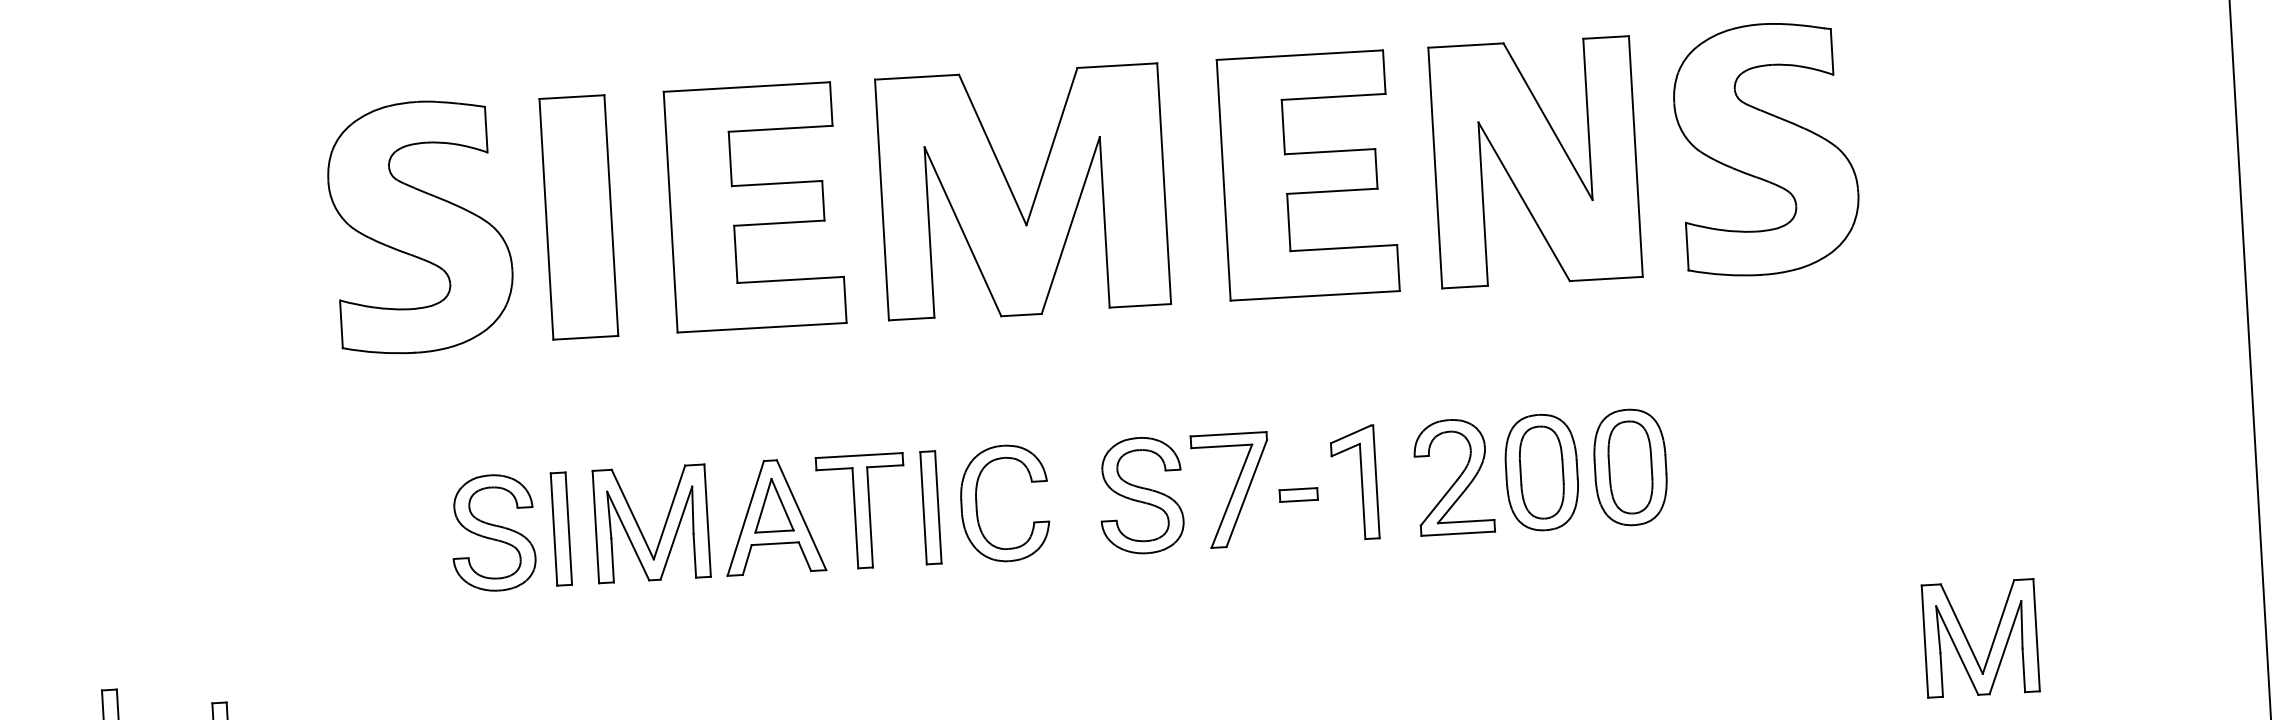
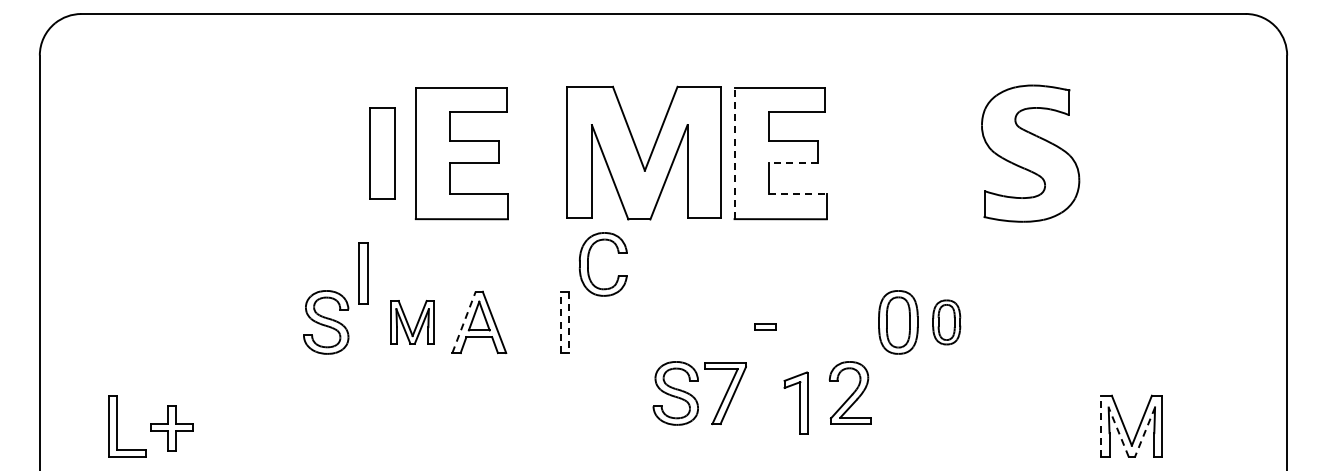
part: (1535, 162) -> (904, 153), removed
line: (1223, 180) -> (734, 153), solid -> dashed
line: (1332, 190) -> (793, 162), solid -> dashed
part: (1021, 191) -> (643, 152), moved
part: (754, 207) -> (461, 153), moved
part: (578, 217) -> (382, 153), size x0.7
part: (419, 226) -> (295, 153), removed
line: (1345, 248) -> (798, 194), solid -> dashed
part: (1629, 467) -> (946, 322), size x0.7
part: (1452, 476) -> (849, 392), moved
part: (1353, 481) -> (795, 402), moved
part: (1184, 493) -> (699, 393), moved
part: (977, 505) -> (588, 264), moved
line: (939, 507) -> (569, 322), solid -> dashed
line: (924, 508) -> (561, 322), solid -> dashed
part: (862, 511) -> (527, 322), removed
line: (746, 518) -> (464, 322), solid -> dashed
part: (651, 524) -> (412, 322), size x0.7
part: (561, 529) -> (363, 273), moved
line: (1925, 641) -> (1101, 426), solid -> dashed
line: (2006, 648) -> (1145, 432), solid -> dashed
line: (1956, 651) -> (1118, 432), solid -> dashed

